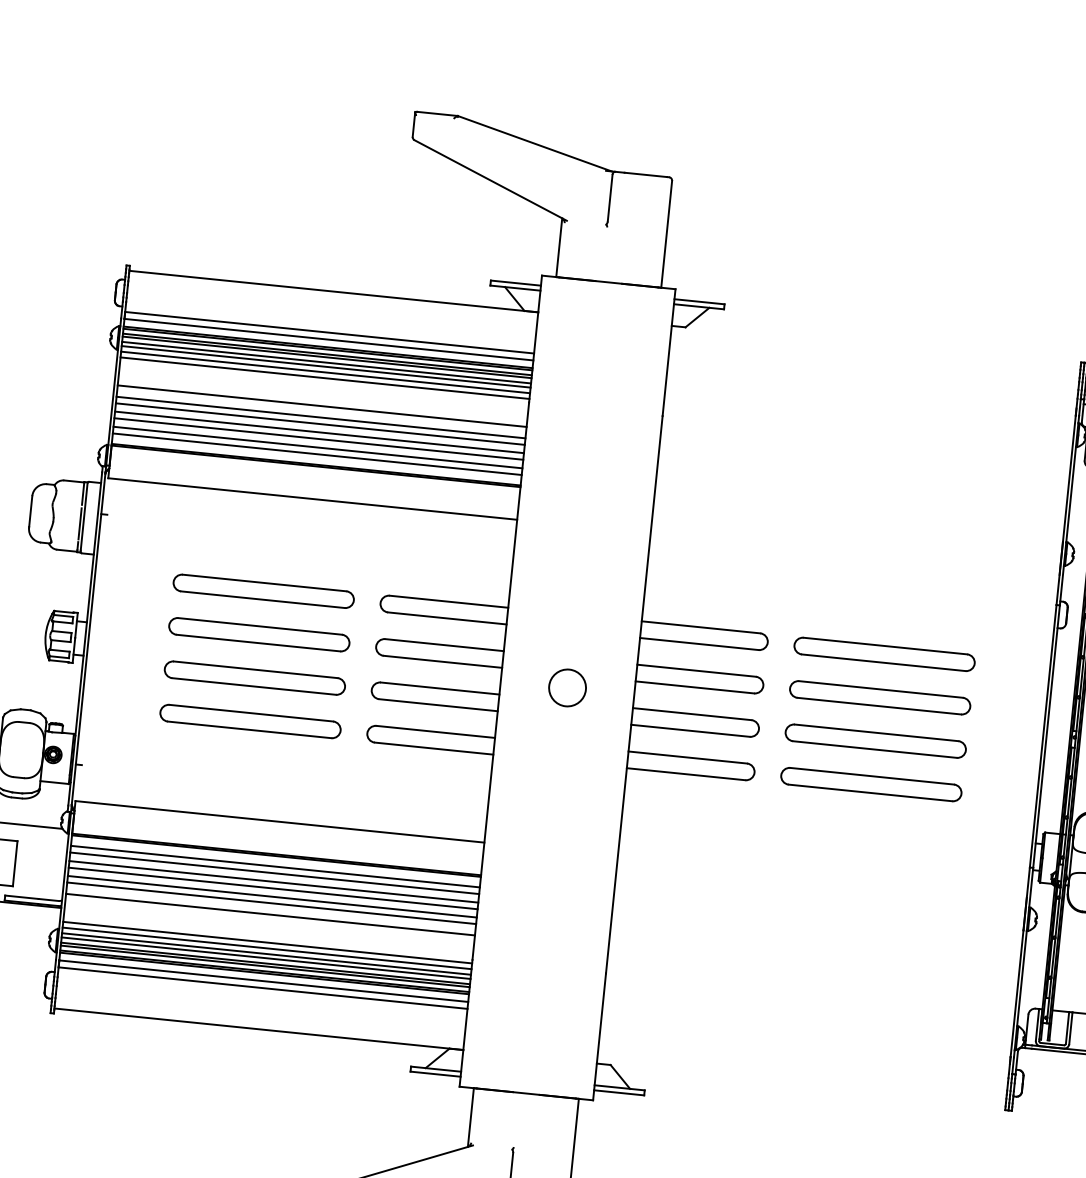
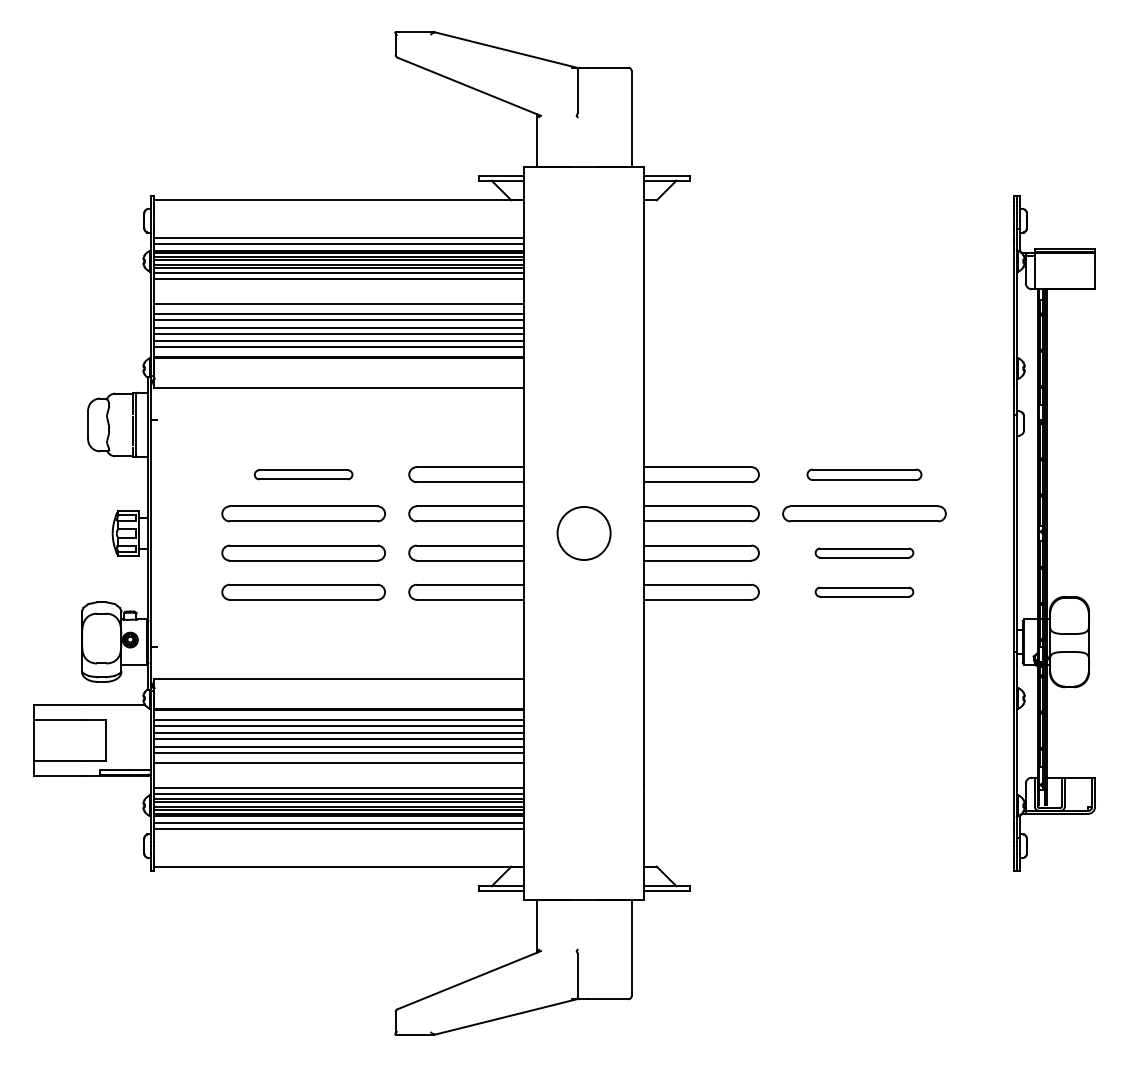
part: (263, 591) -> (303, 474), size x0.6
part: (884, 654) -> (864, 474), size x0.7
circle: (566, 687) -> (583, 533), size x1.6
part: (875, 740) -> (864, 552), size x0.6
part: (871, 783) -> (864, 591), size x0.6

